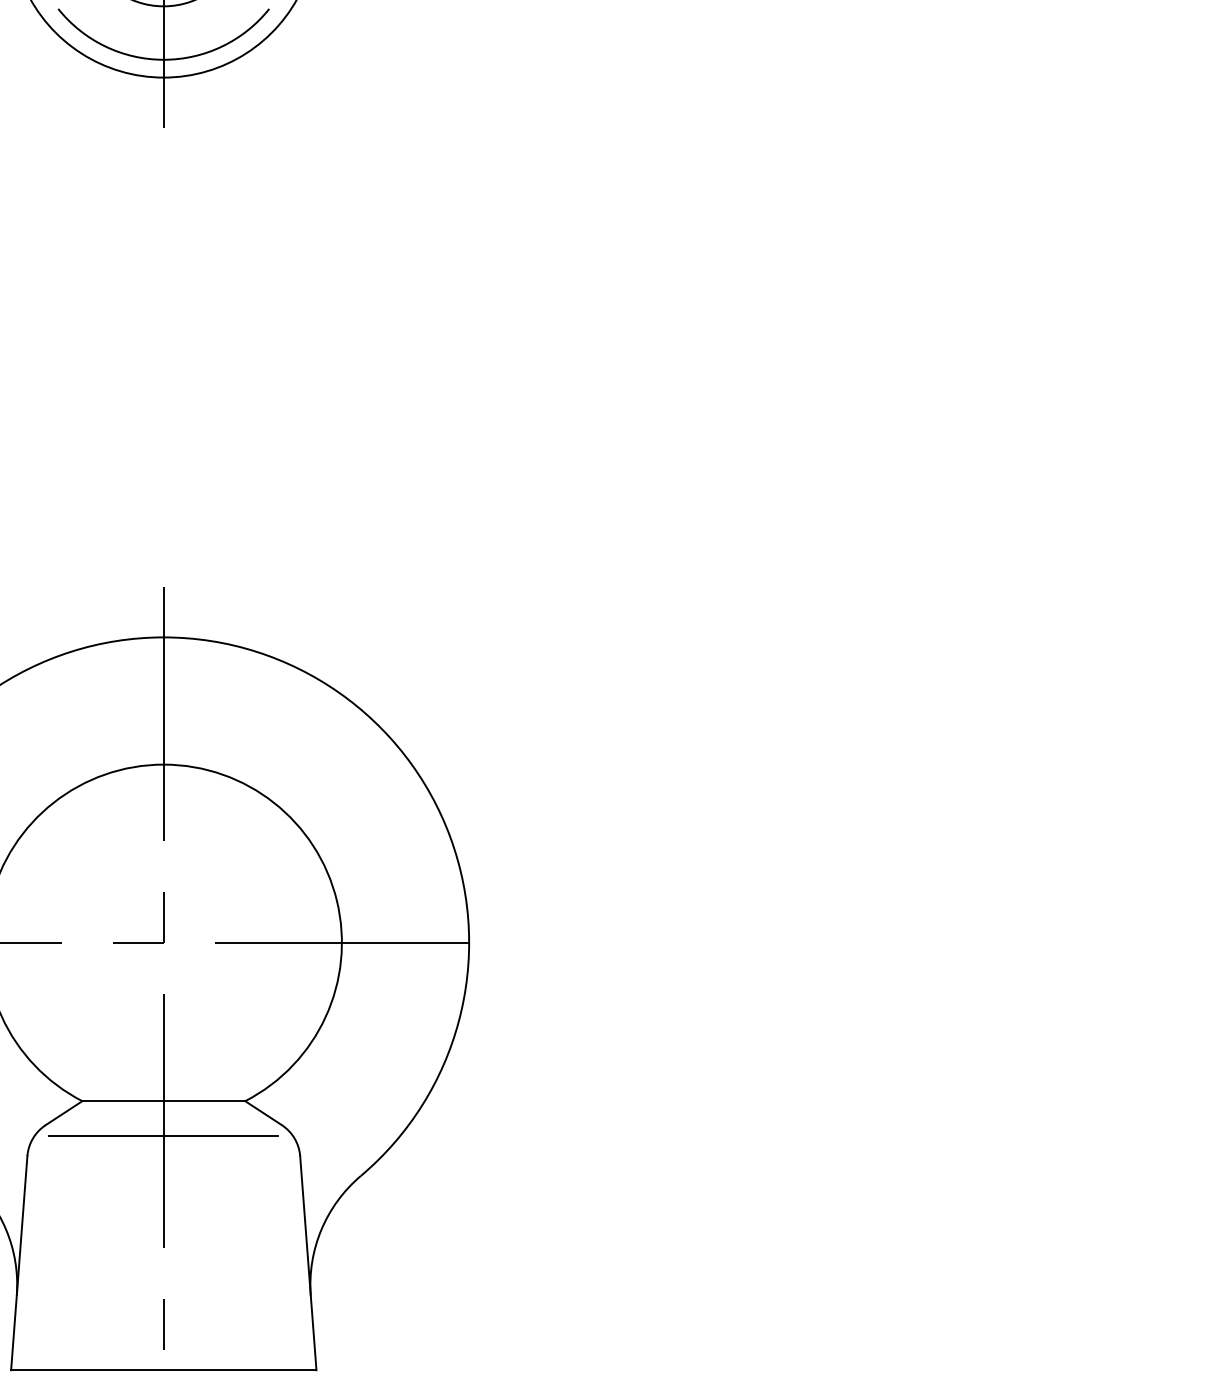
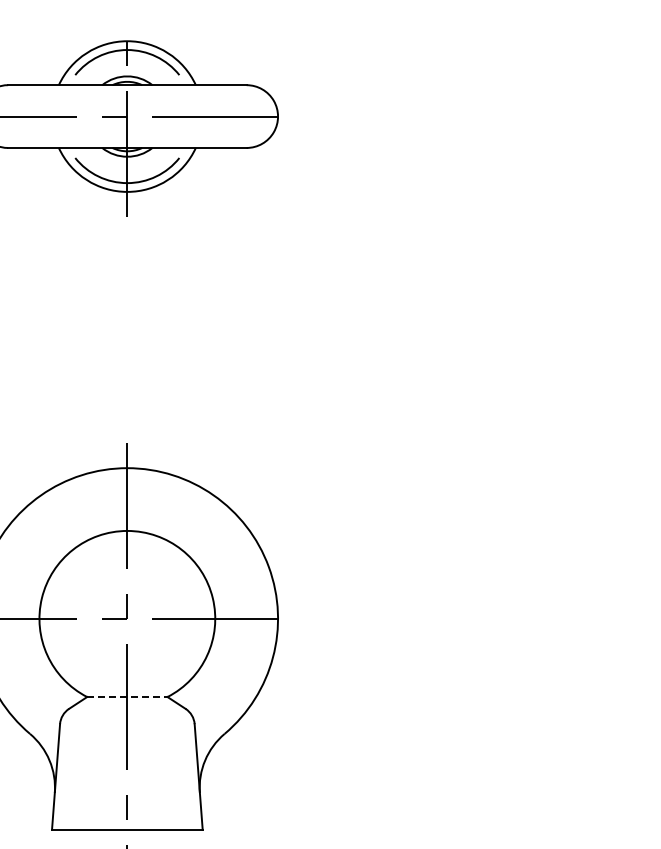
line: (164, 1102) -> (127, 697), solid -> dashed
line: (162, 1136) -> (126, 714), removed

